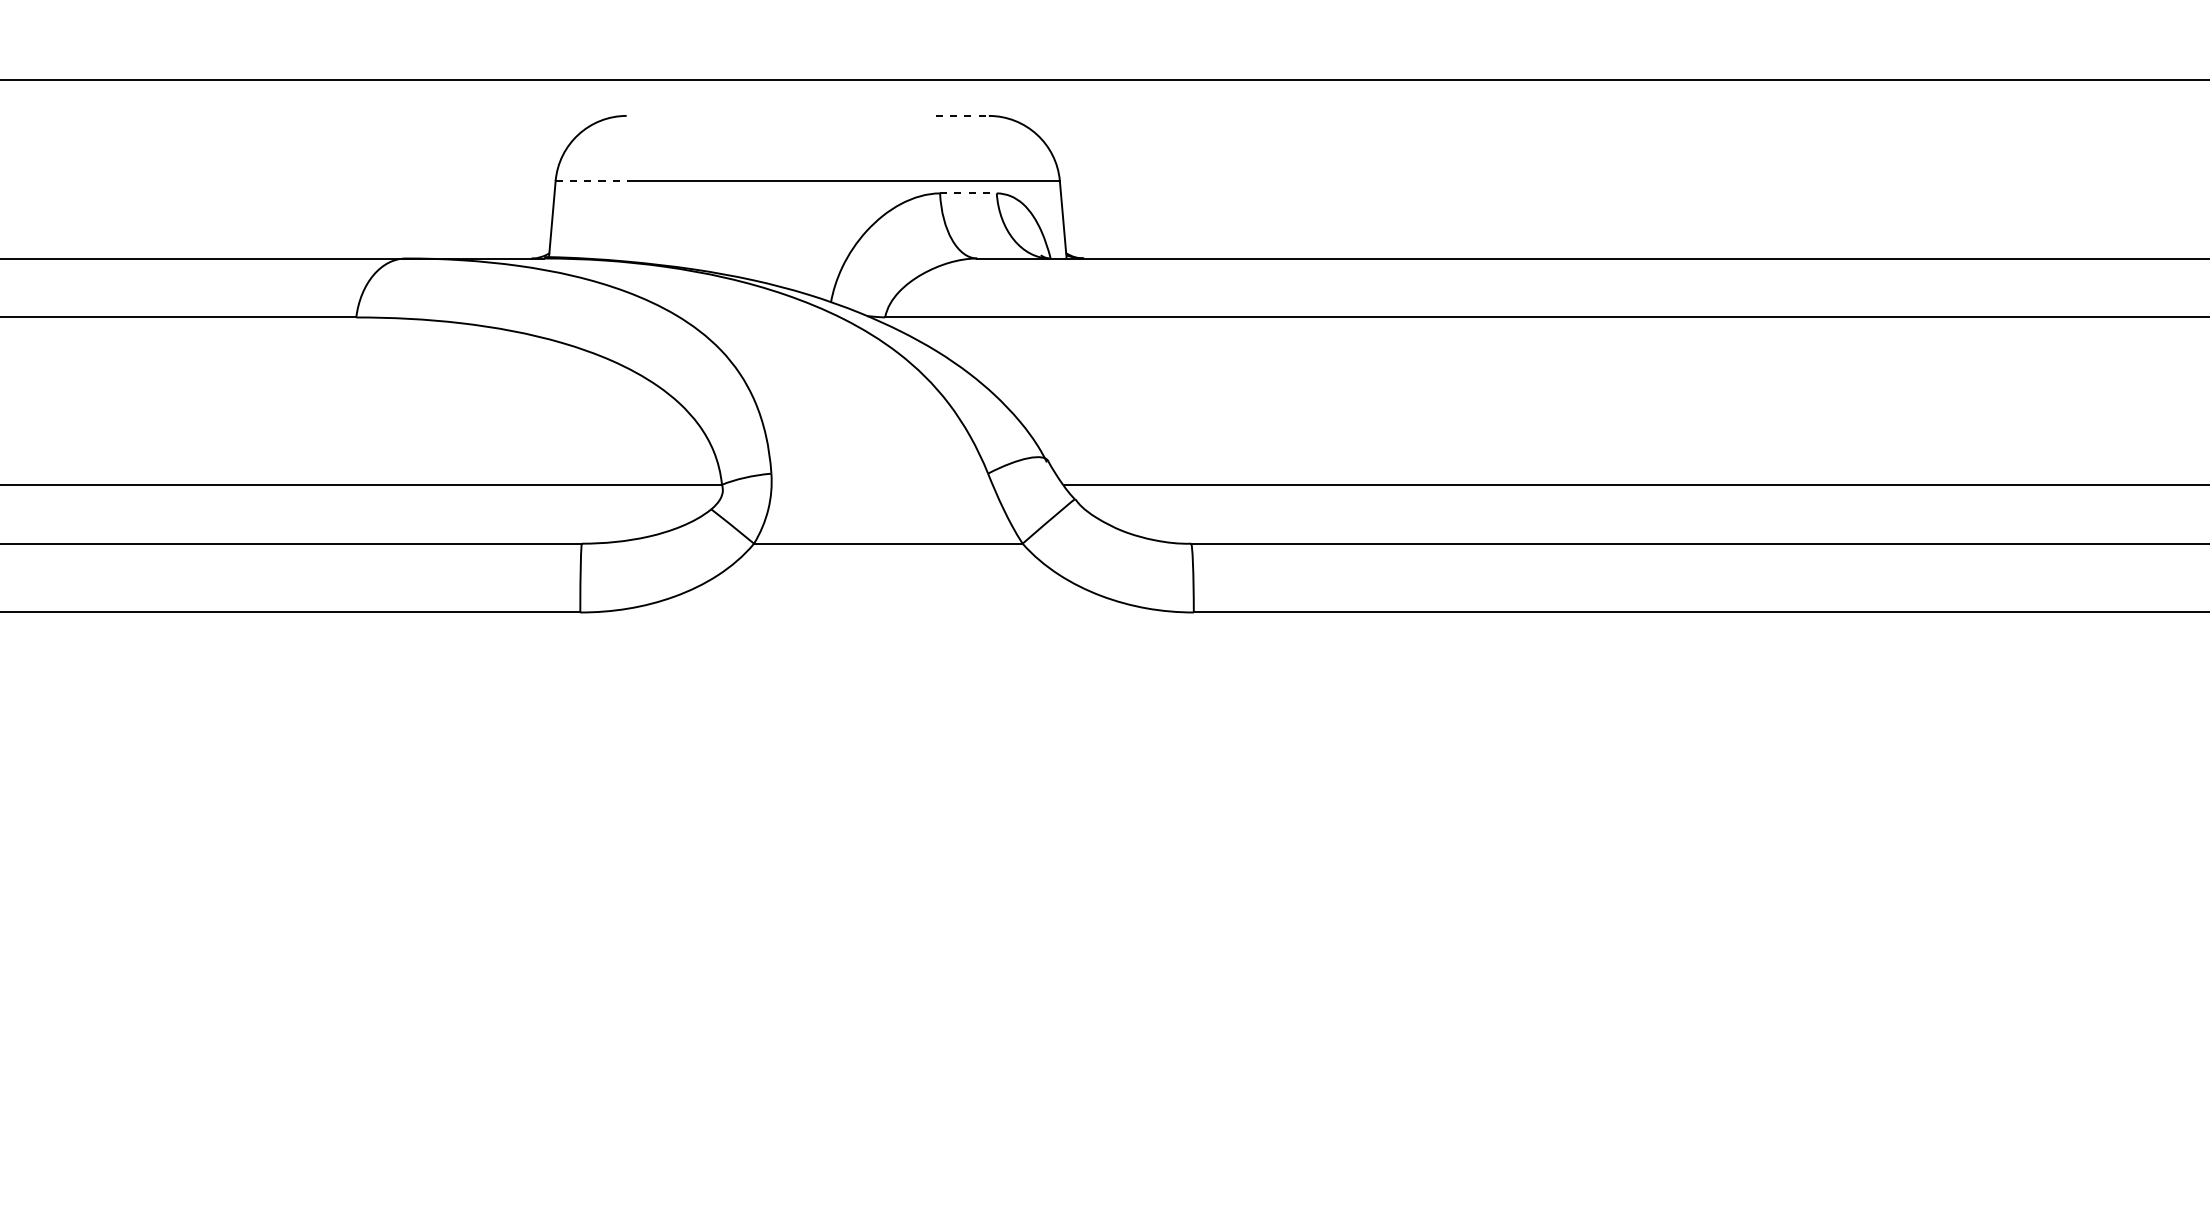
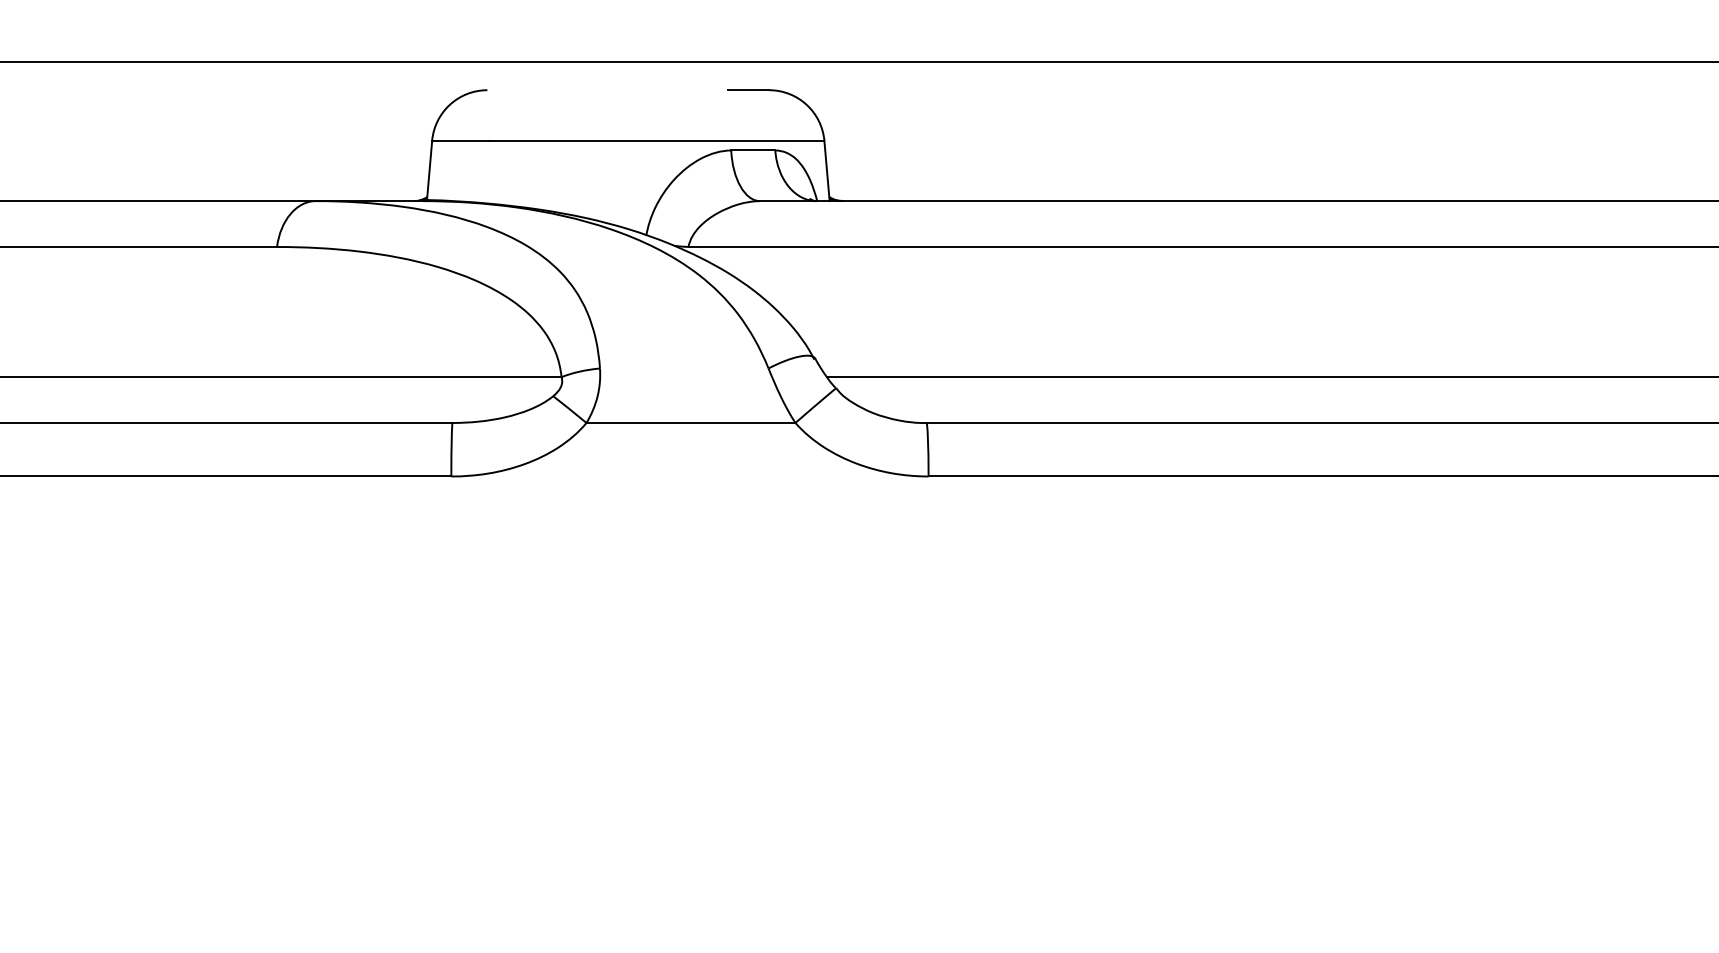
line: (962, 115) -> (748, 89), dashed -> solid
line: (592, 181) -> (460, 141), dashed -> solid
line: (968, 193) -> (753, 150), dashed -> solid

